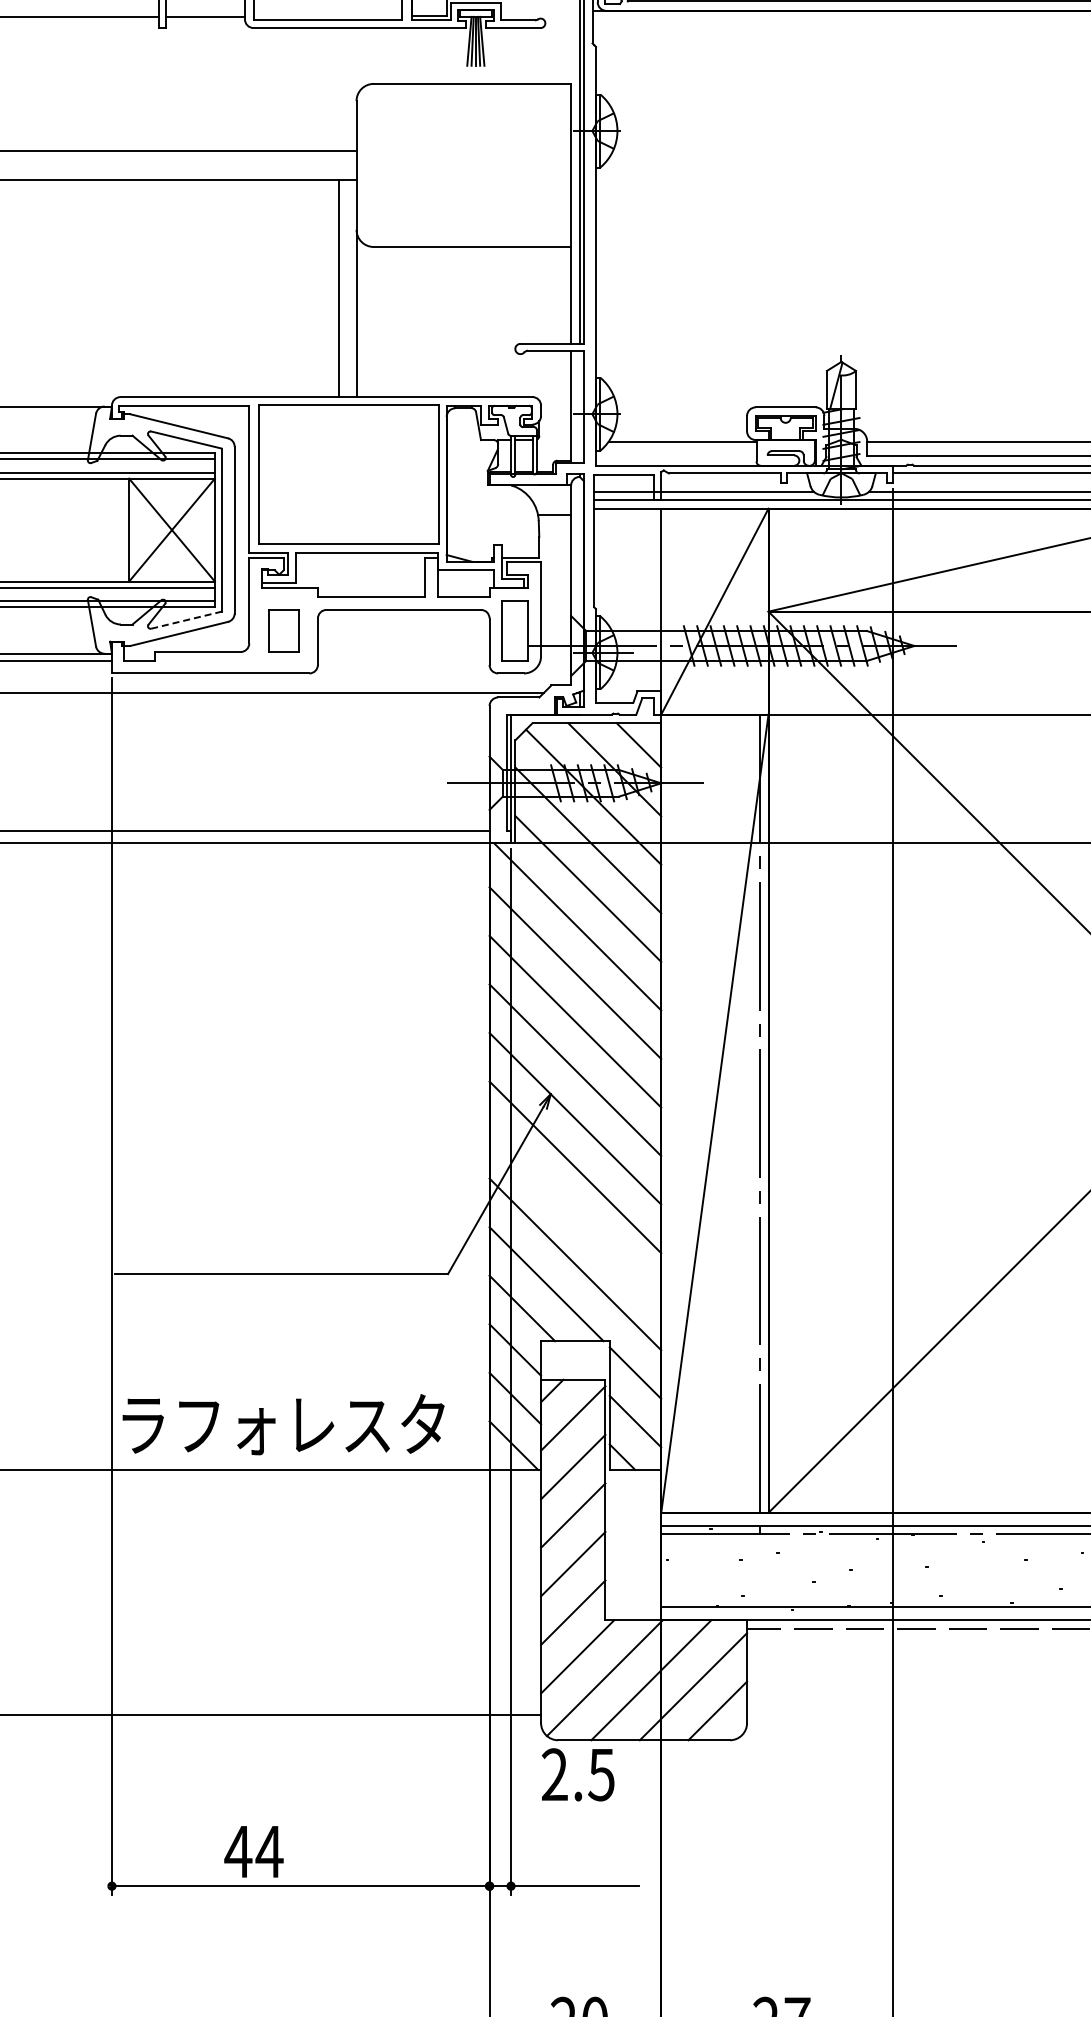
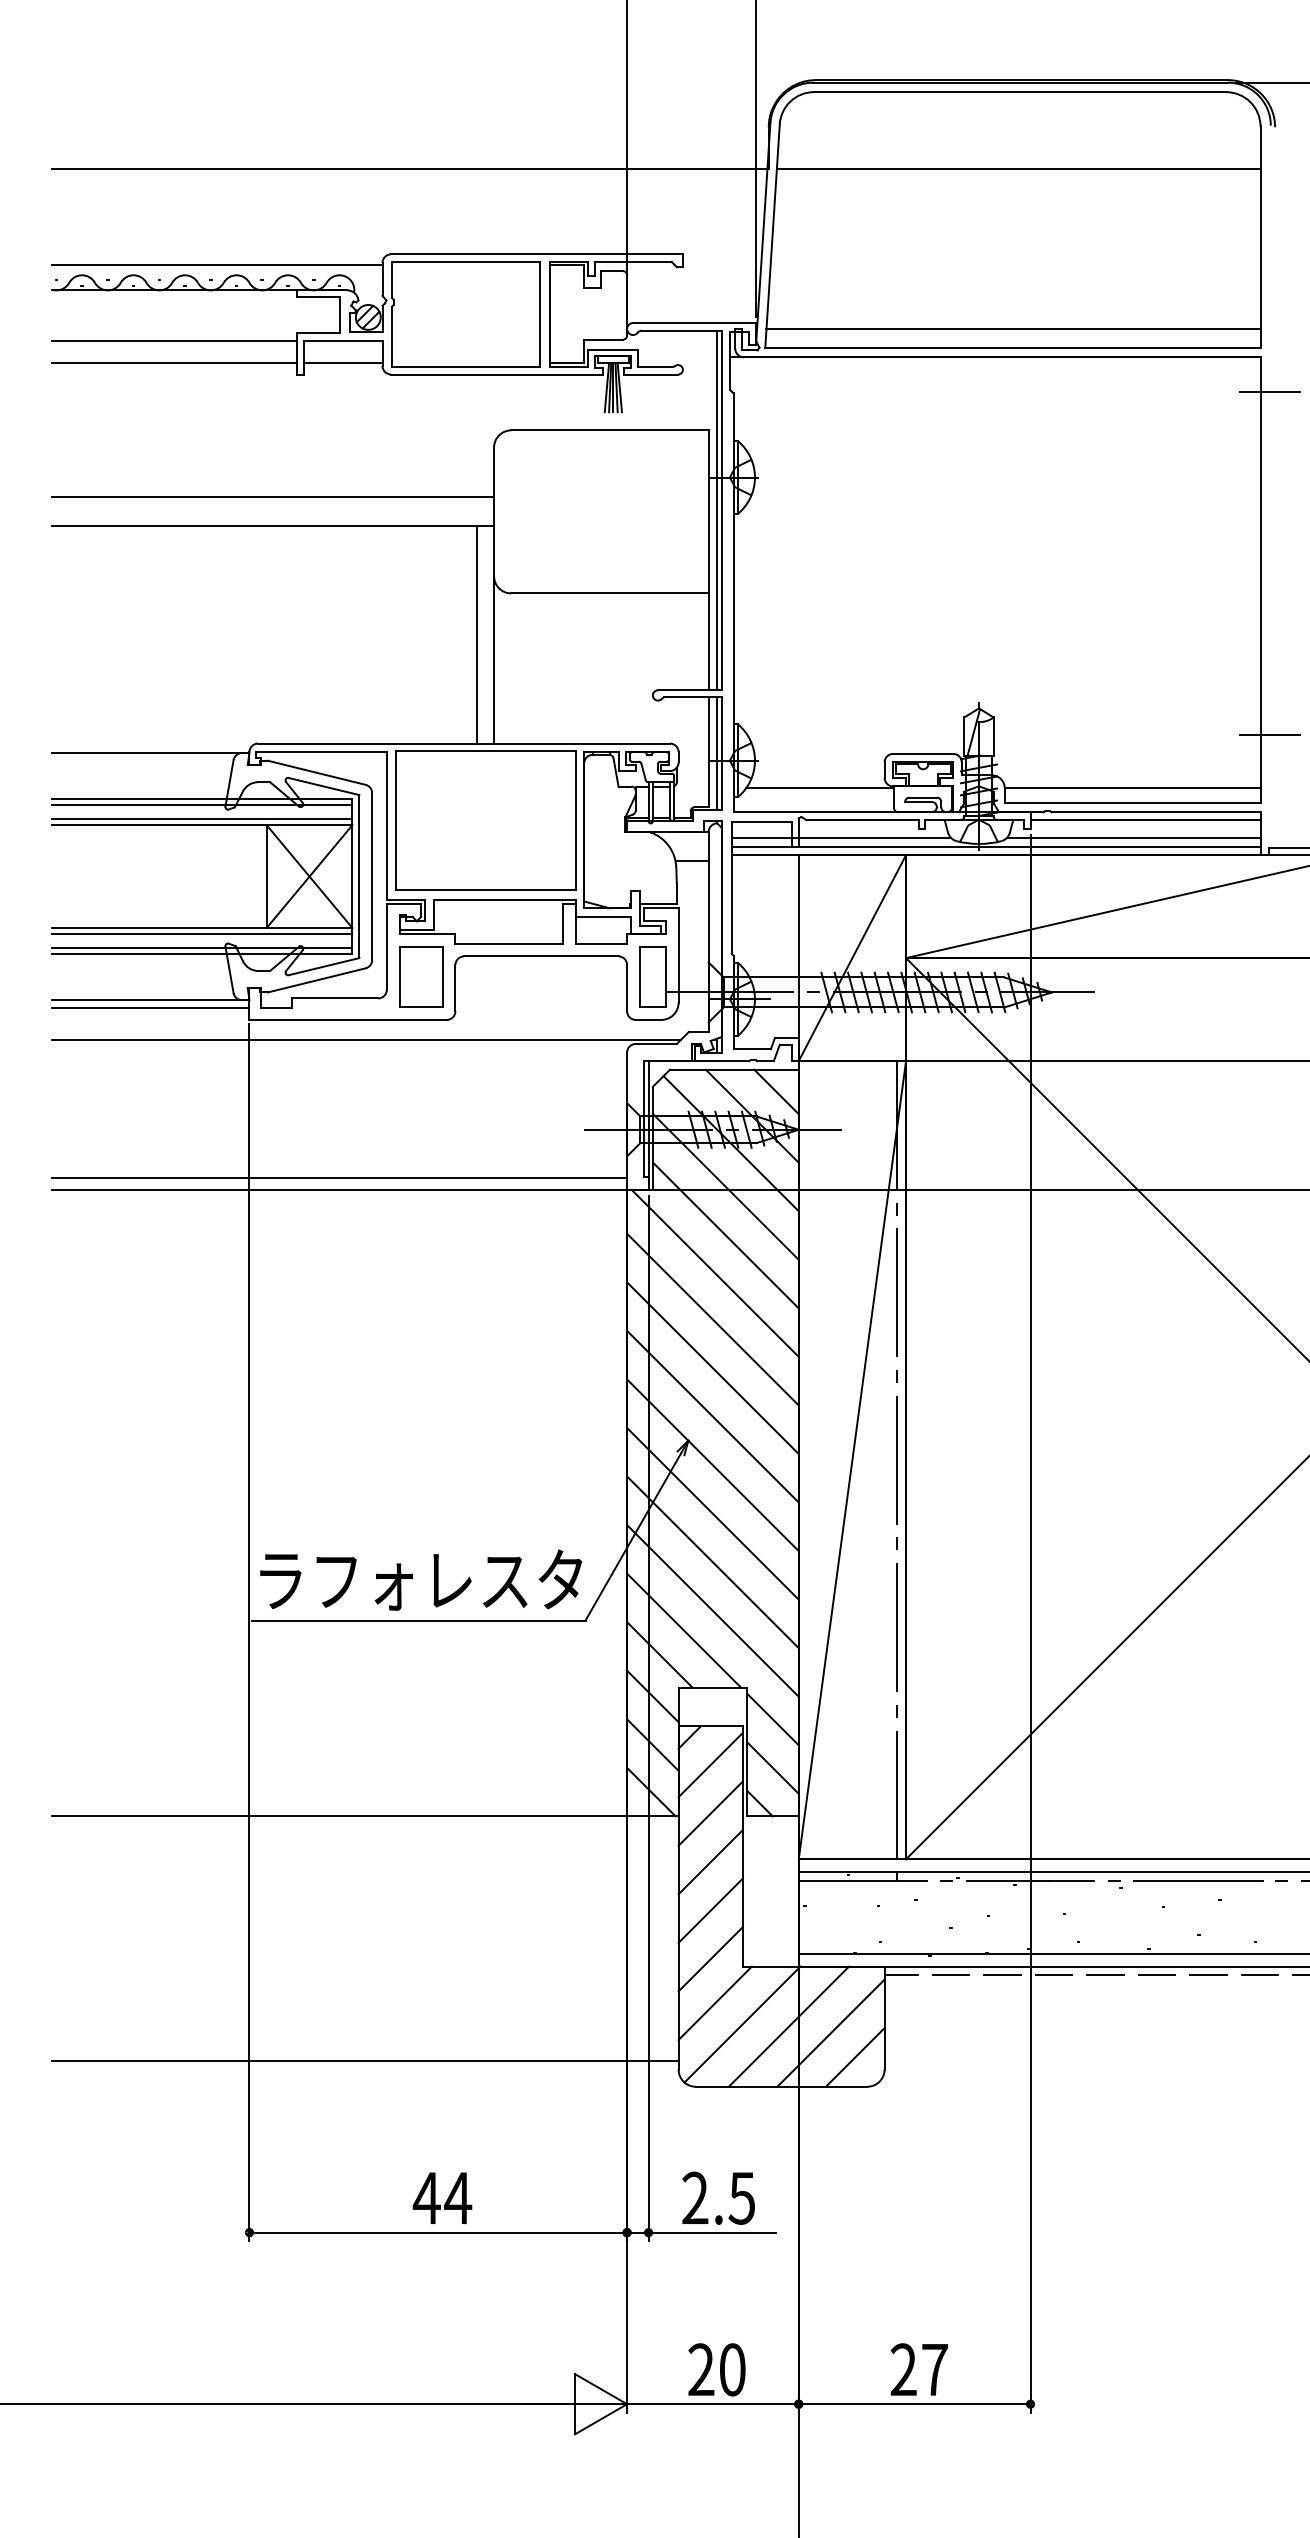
line: (579, 407) -> (717, 753), added
line: (186, 620) -> (324, 966), dashed -> solid
part: (283, 630) -> (421, 976), size x1.43
line: (574, 1216) -> (712, 1562), added
text: (283, 1424) -> (421, 1579), moved
text: (577, 1774) -> (718, 2197), moved
text: (253, 1851) -> (442, 2197), moved

